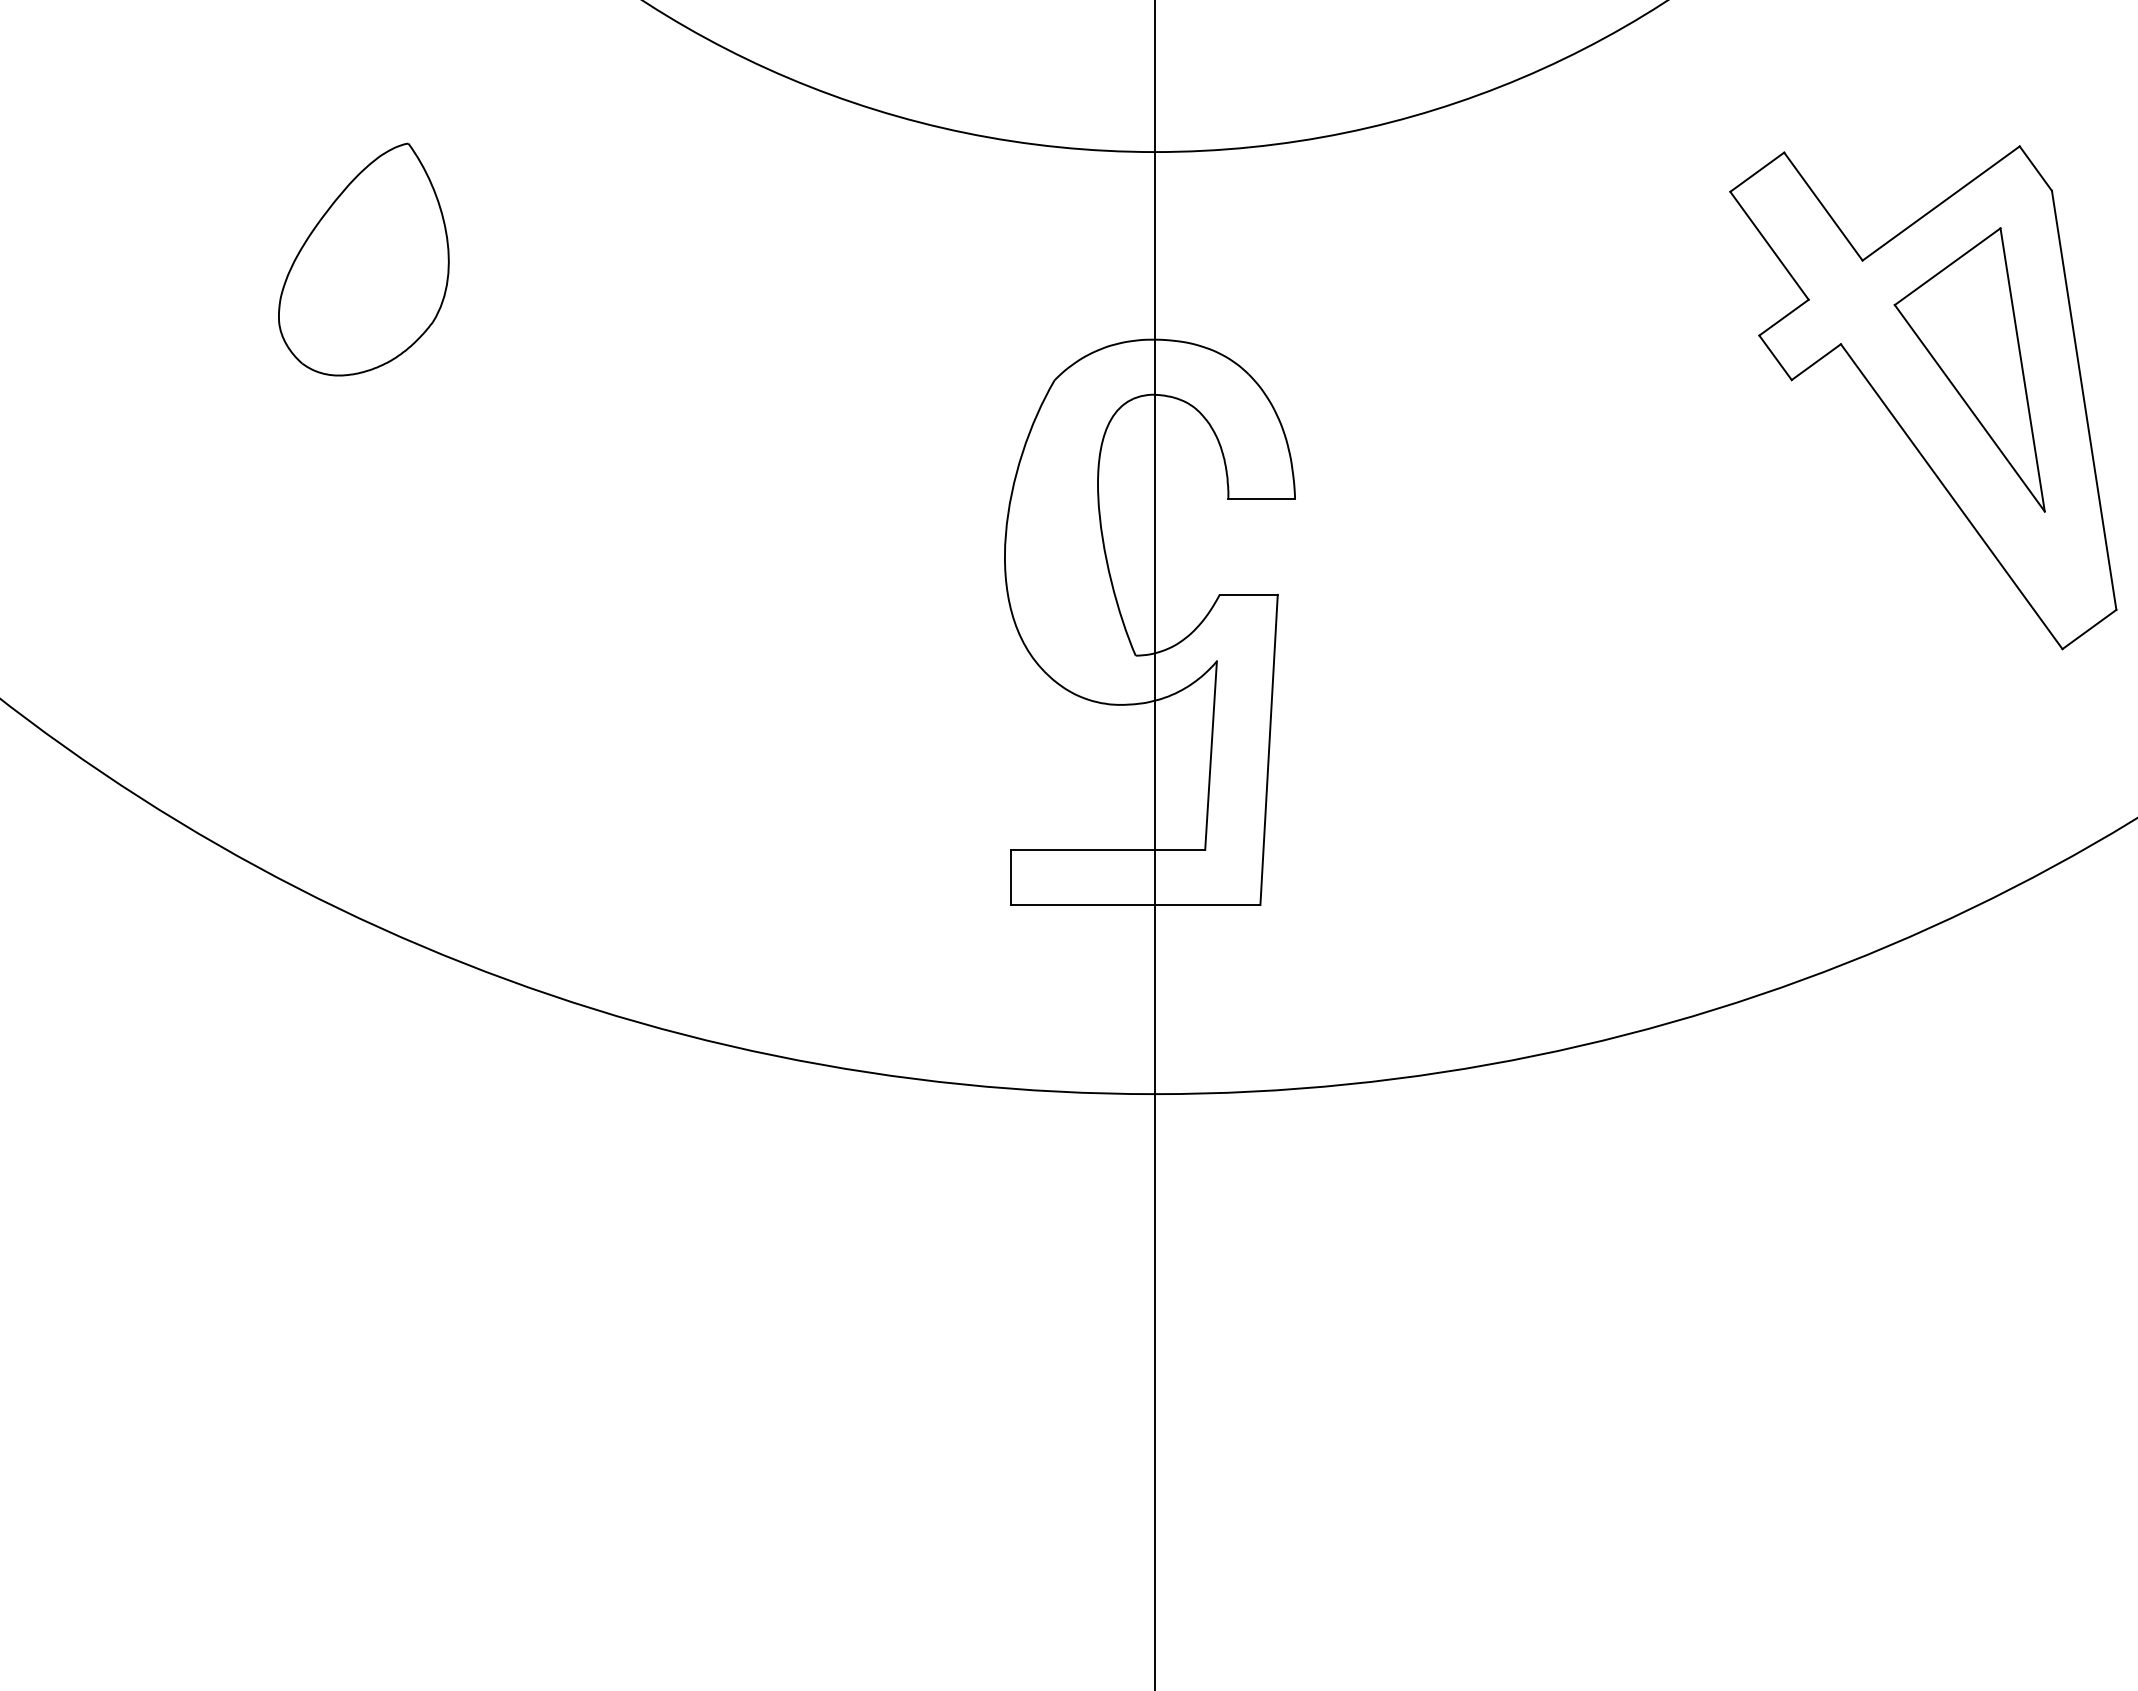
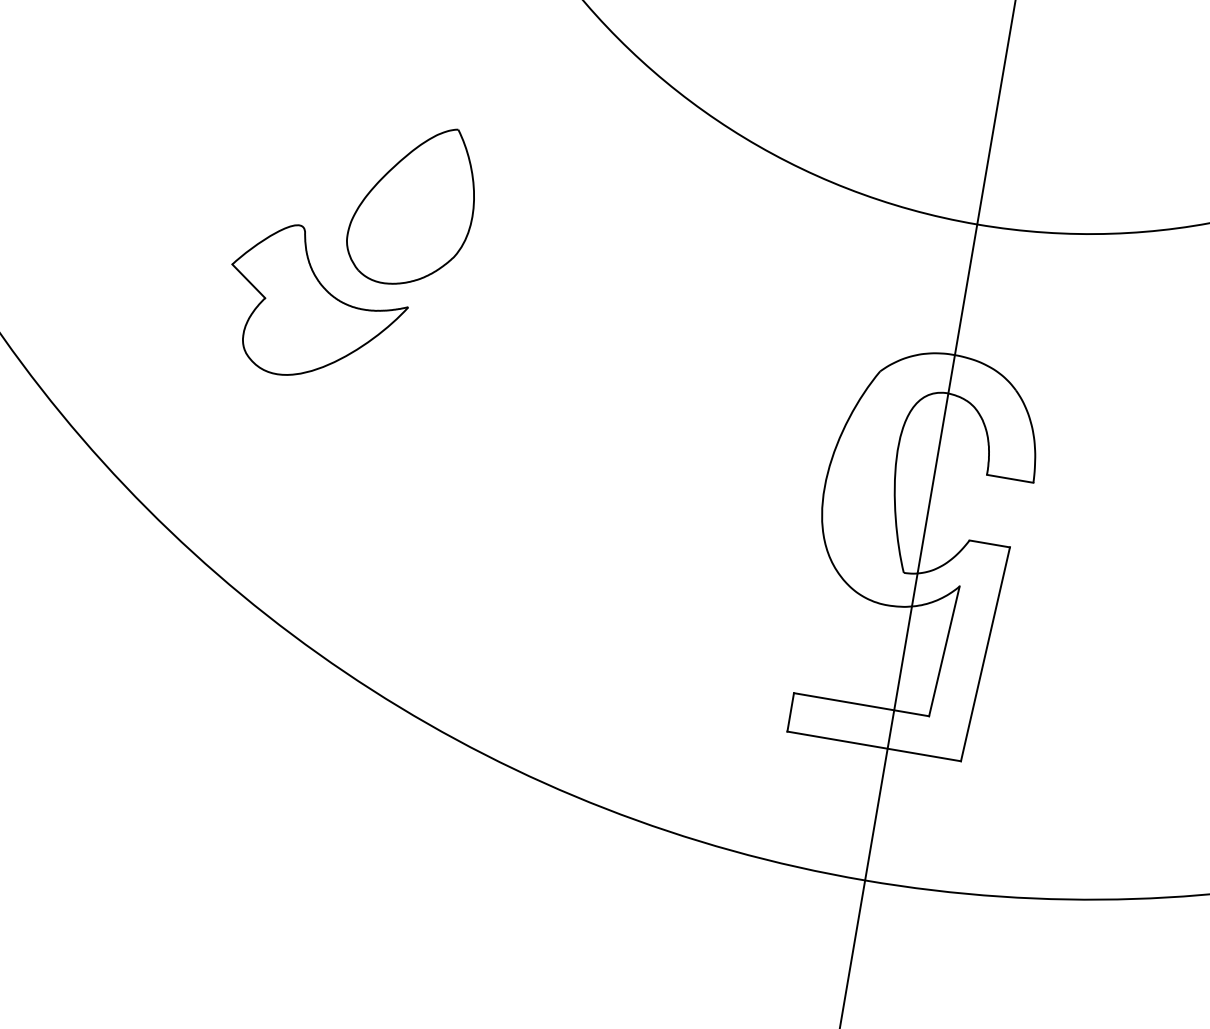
part: (252, 421) -> (316, 304), added

